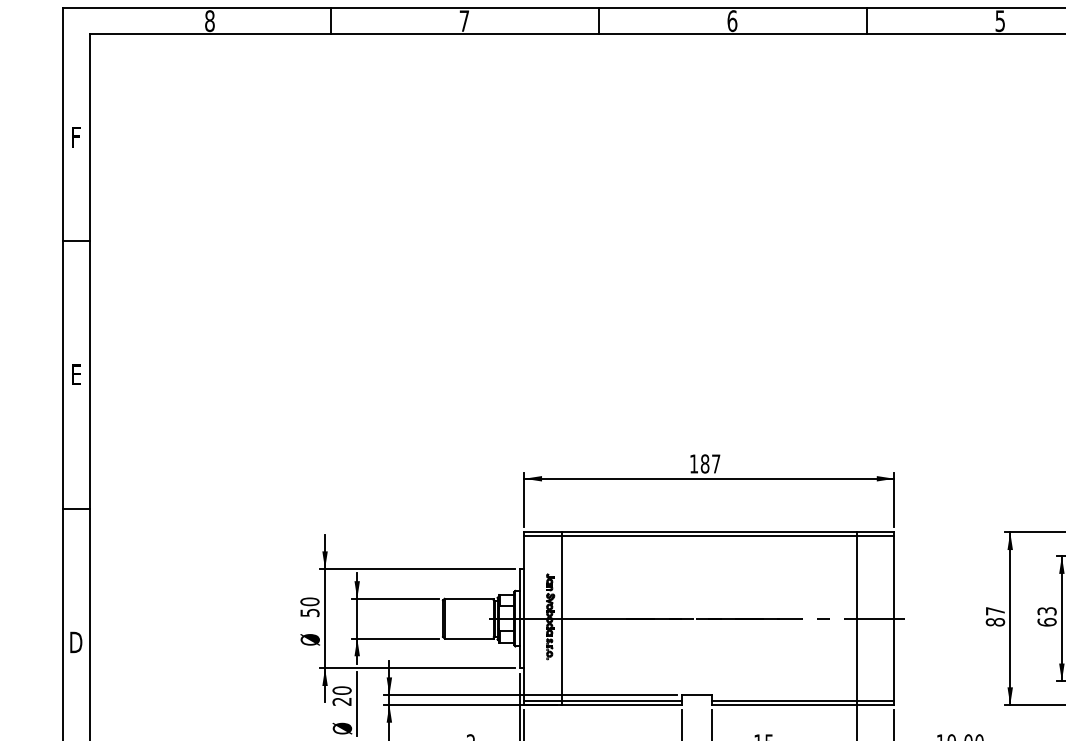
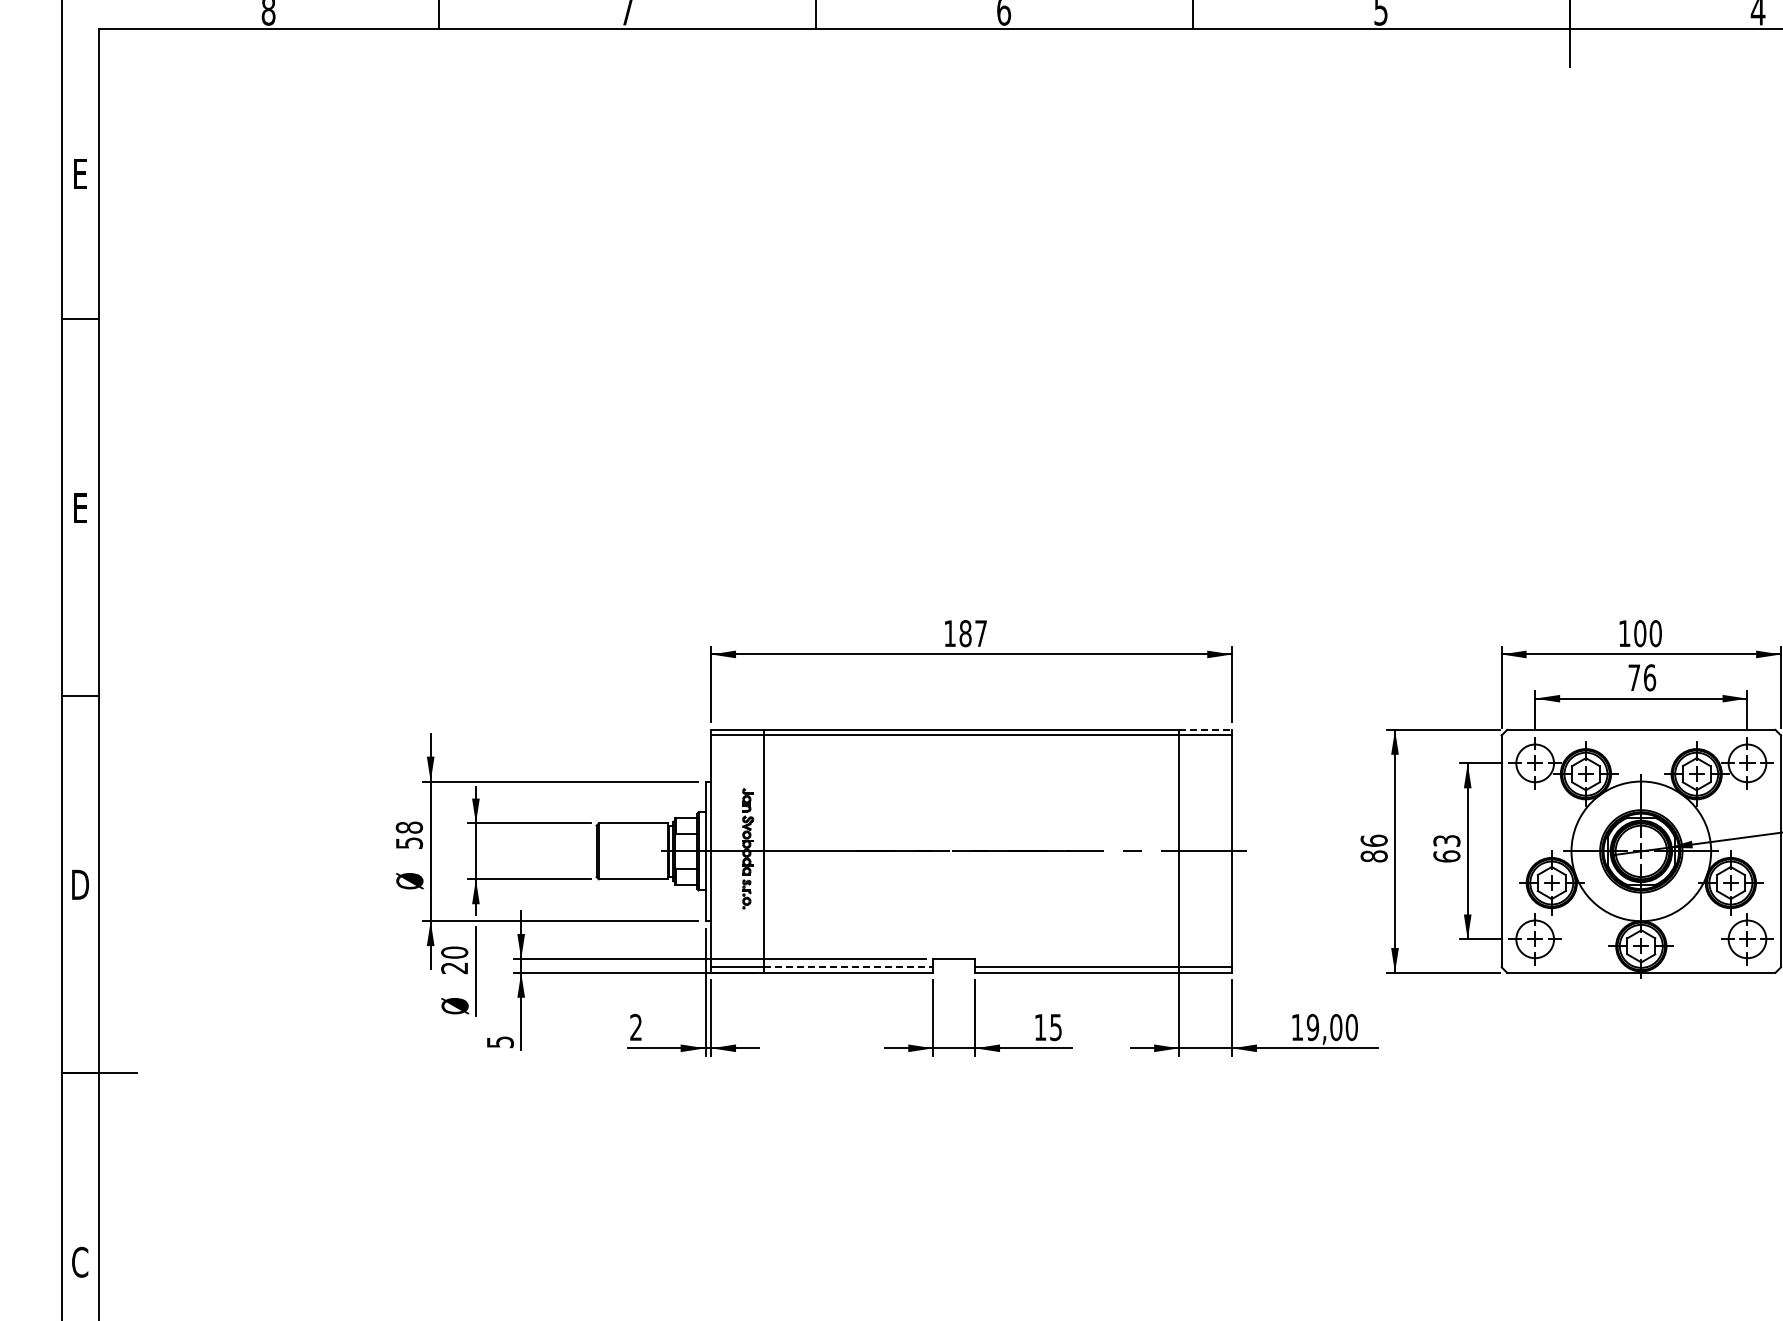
text: (76, 137) -> (80, 173), F -> E
line: (875, 532) -> (1205, 729), solid -> dashed
text: (310, 601) -> (409, 827), 50 -> 58
text: (994, 610) -> (1373, 840), 87 -> 86
line: (622, 701) -> (849, 967), solid -> dashed

